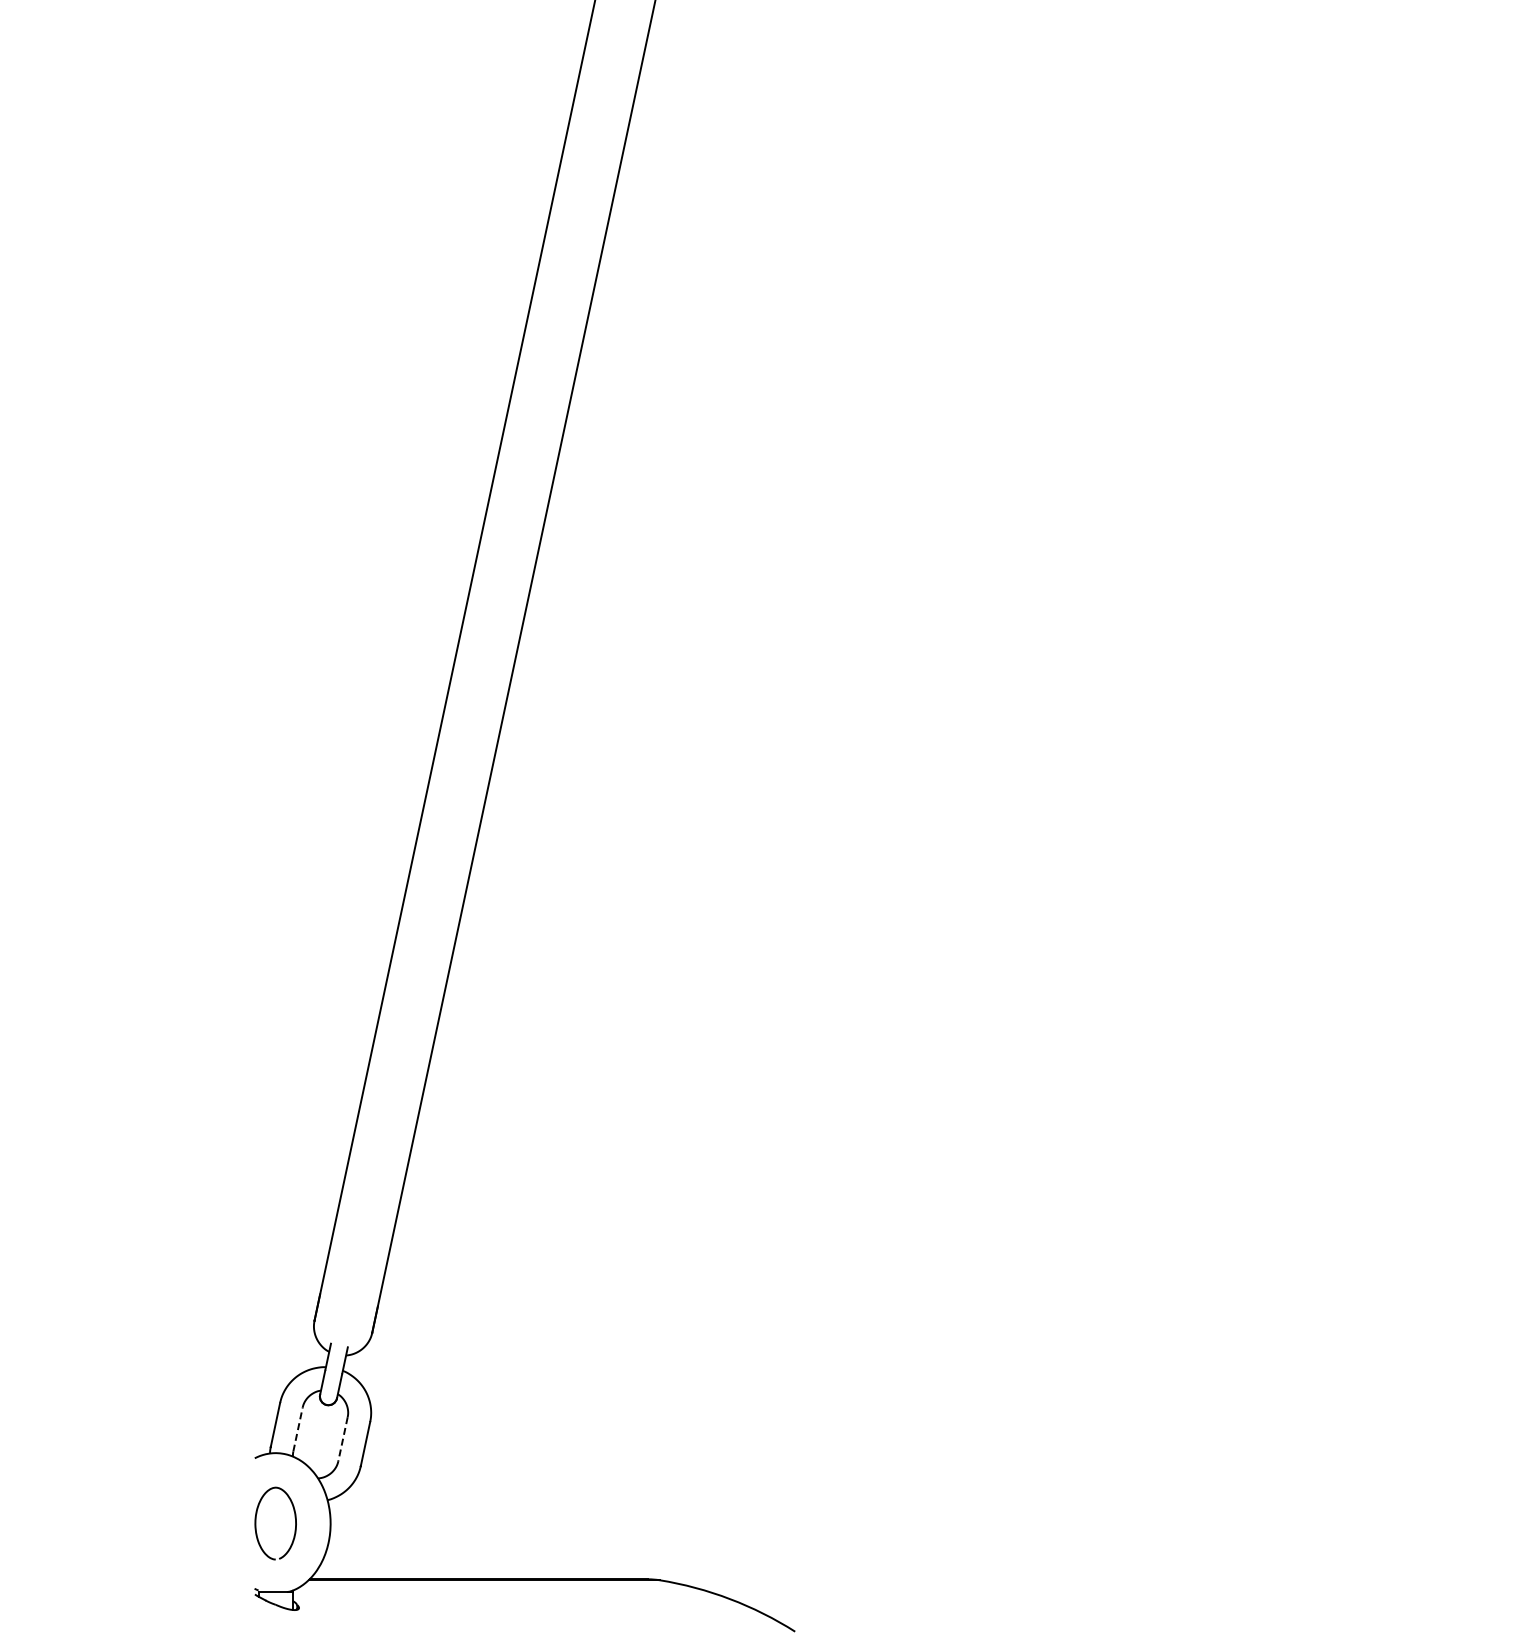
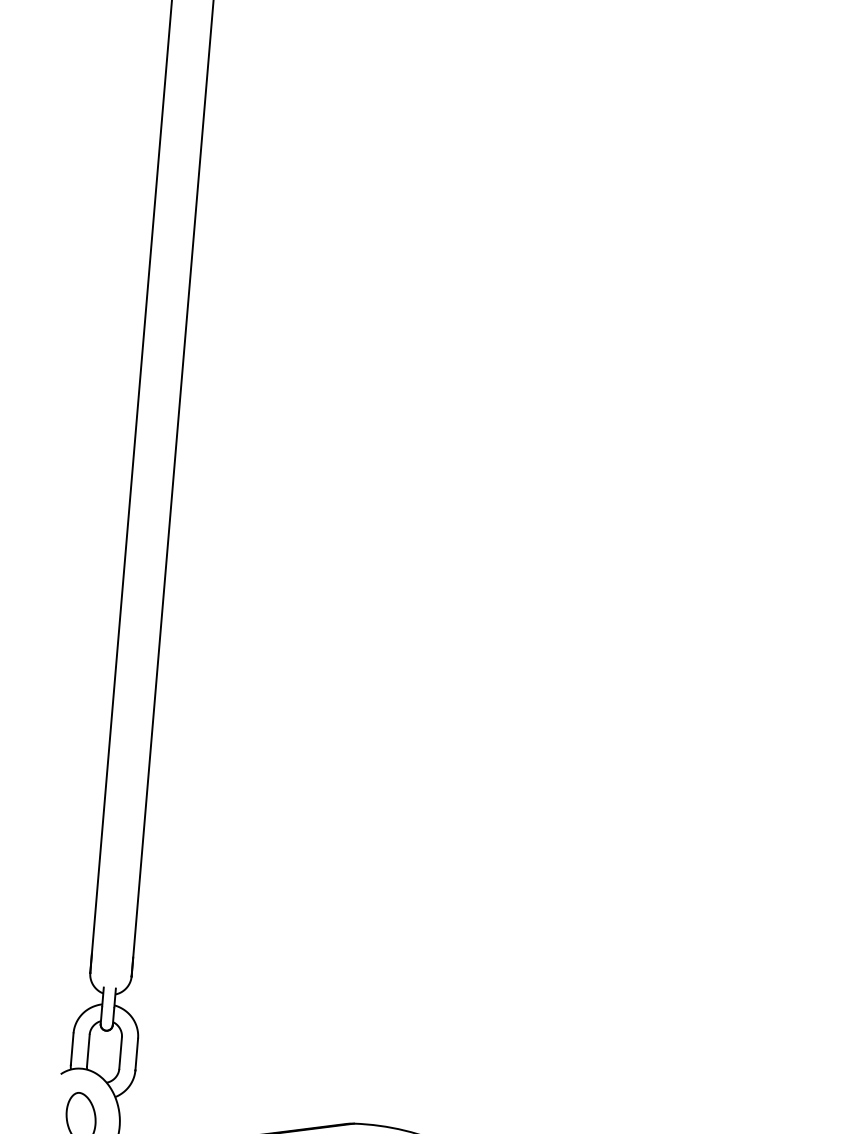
line: (298, 1429) -> (88, 1050), dashed -> solid
line: (342, 1439) -> (120, 1053), dashed -> solid

